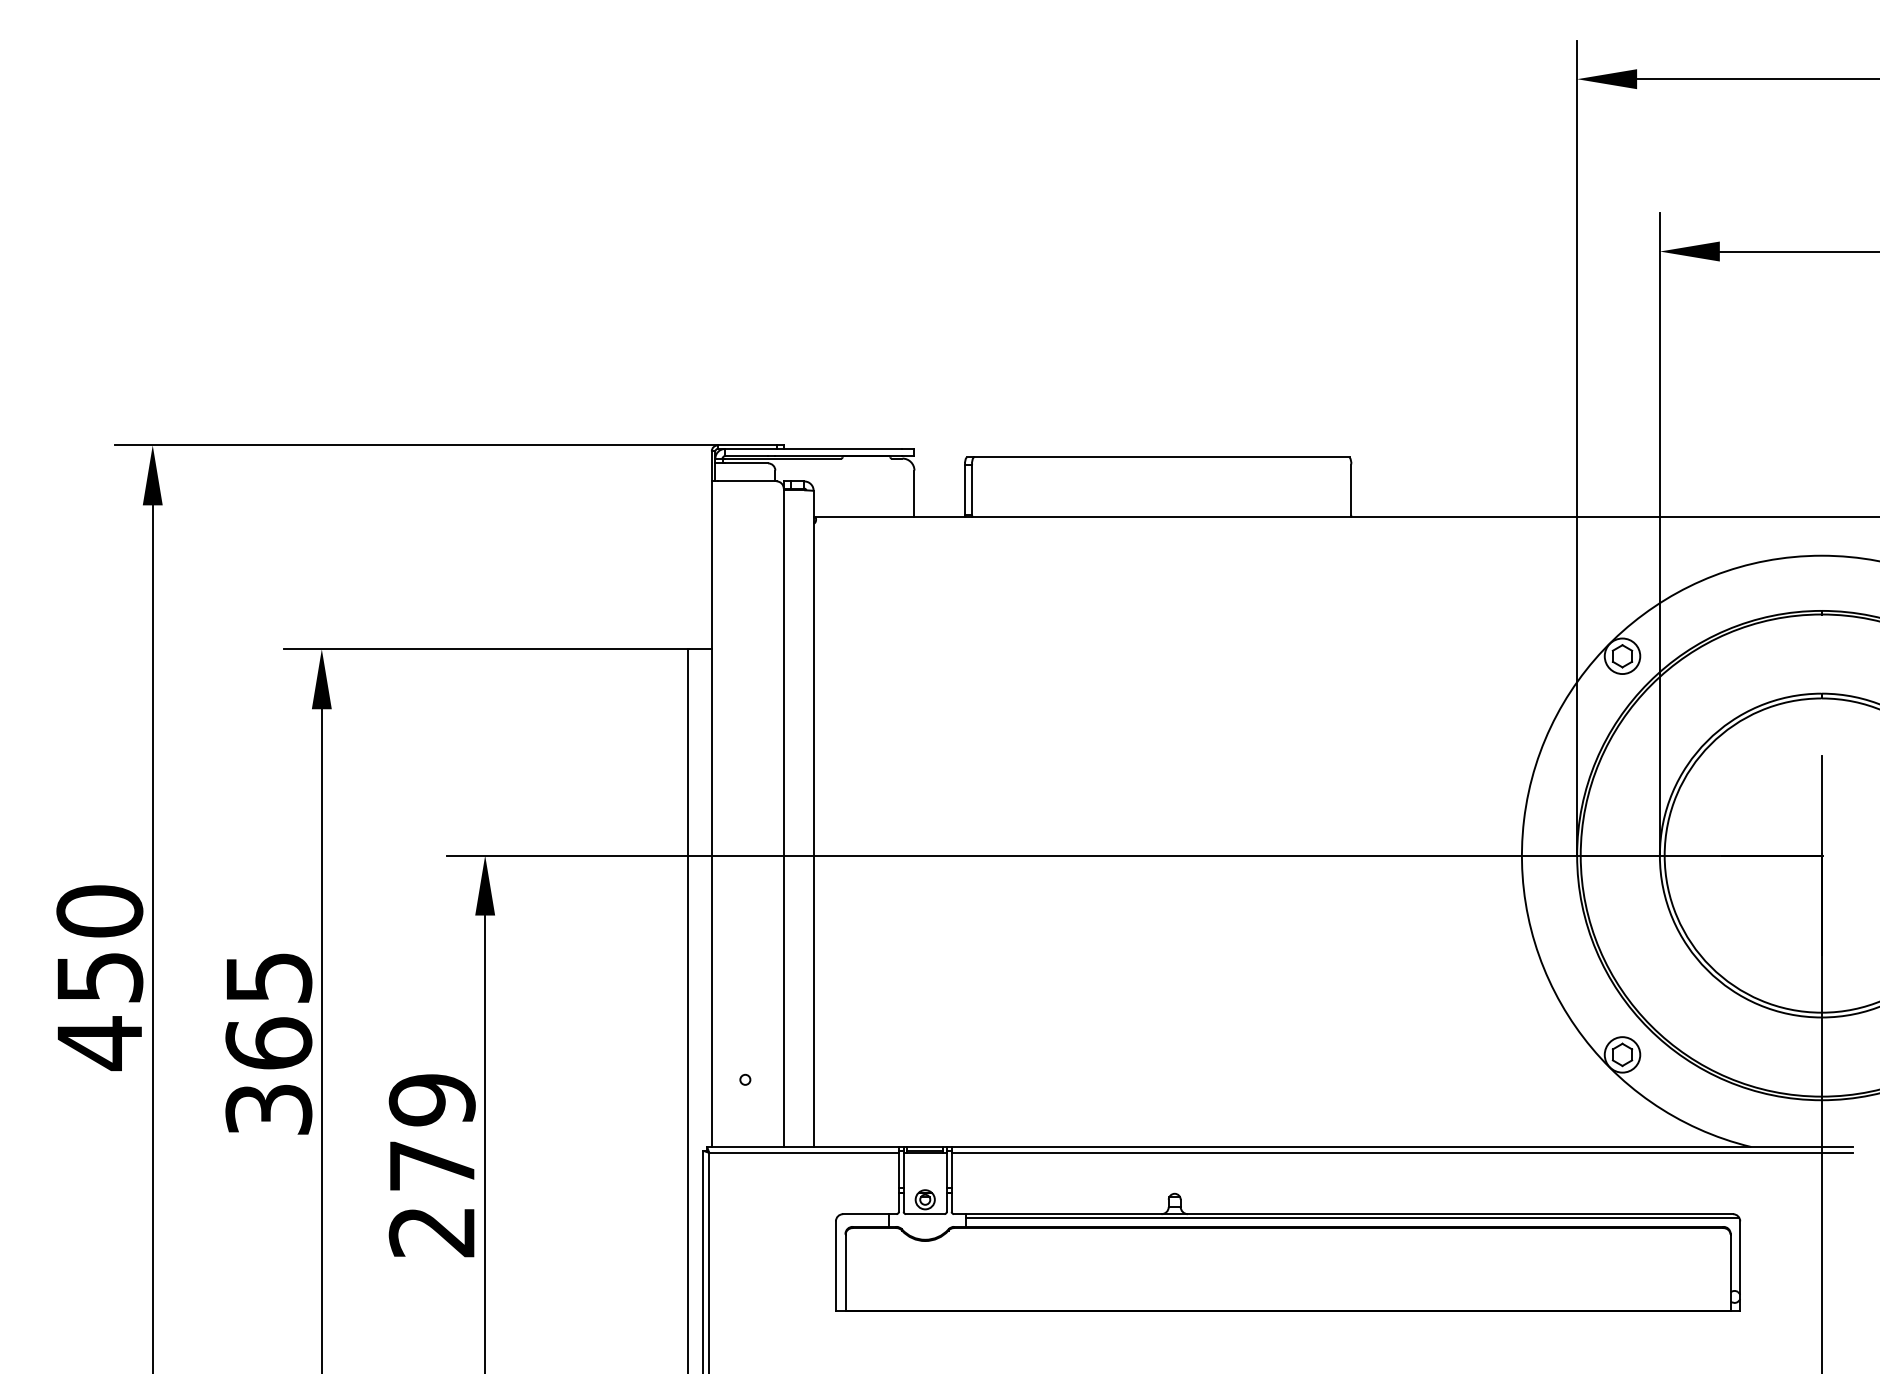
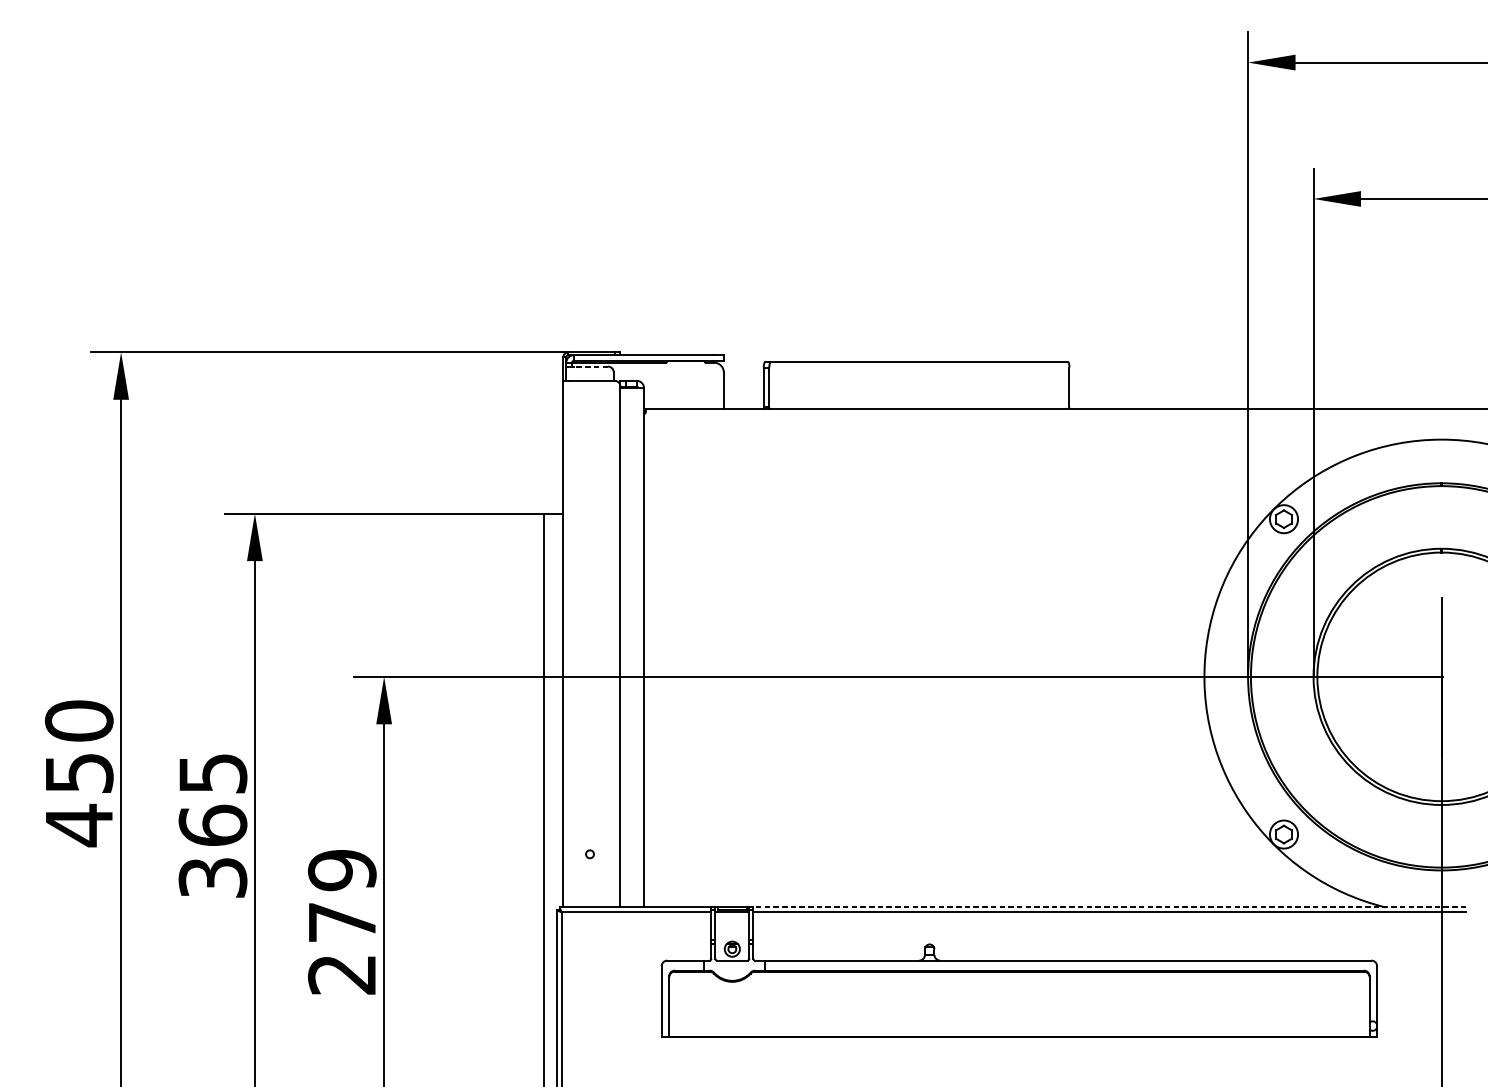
line: (746, 463) -> (590, 366), solid -> dashed
line: (1402, 1147) -> (1109, 907), solid -> dashed
line: (1352, 1217) -> (1070, 963), removed

